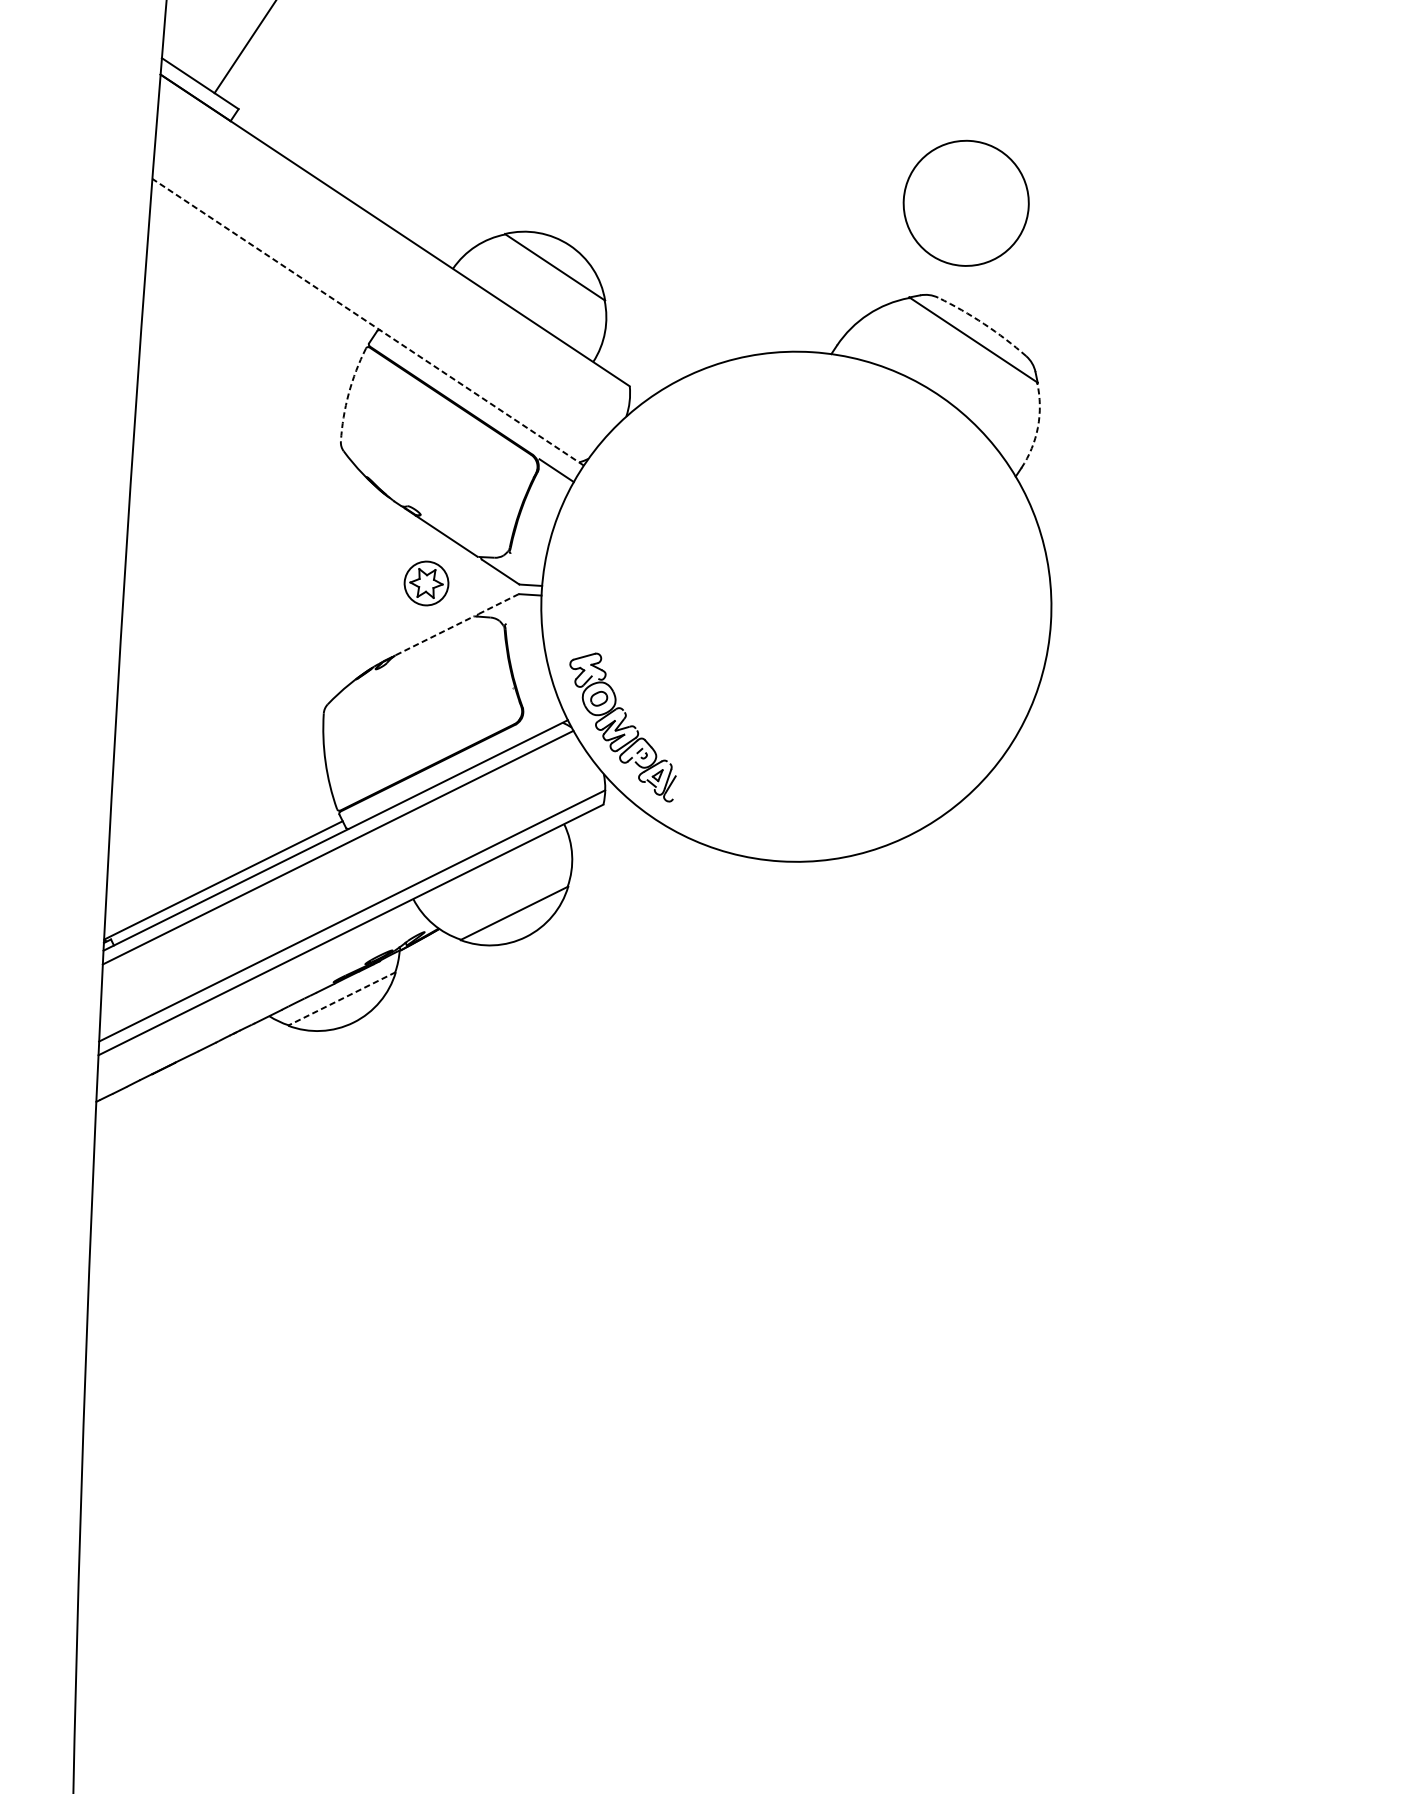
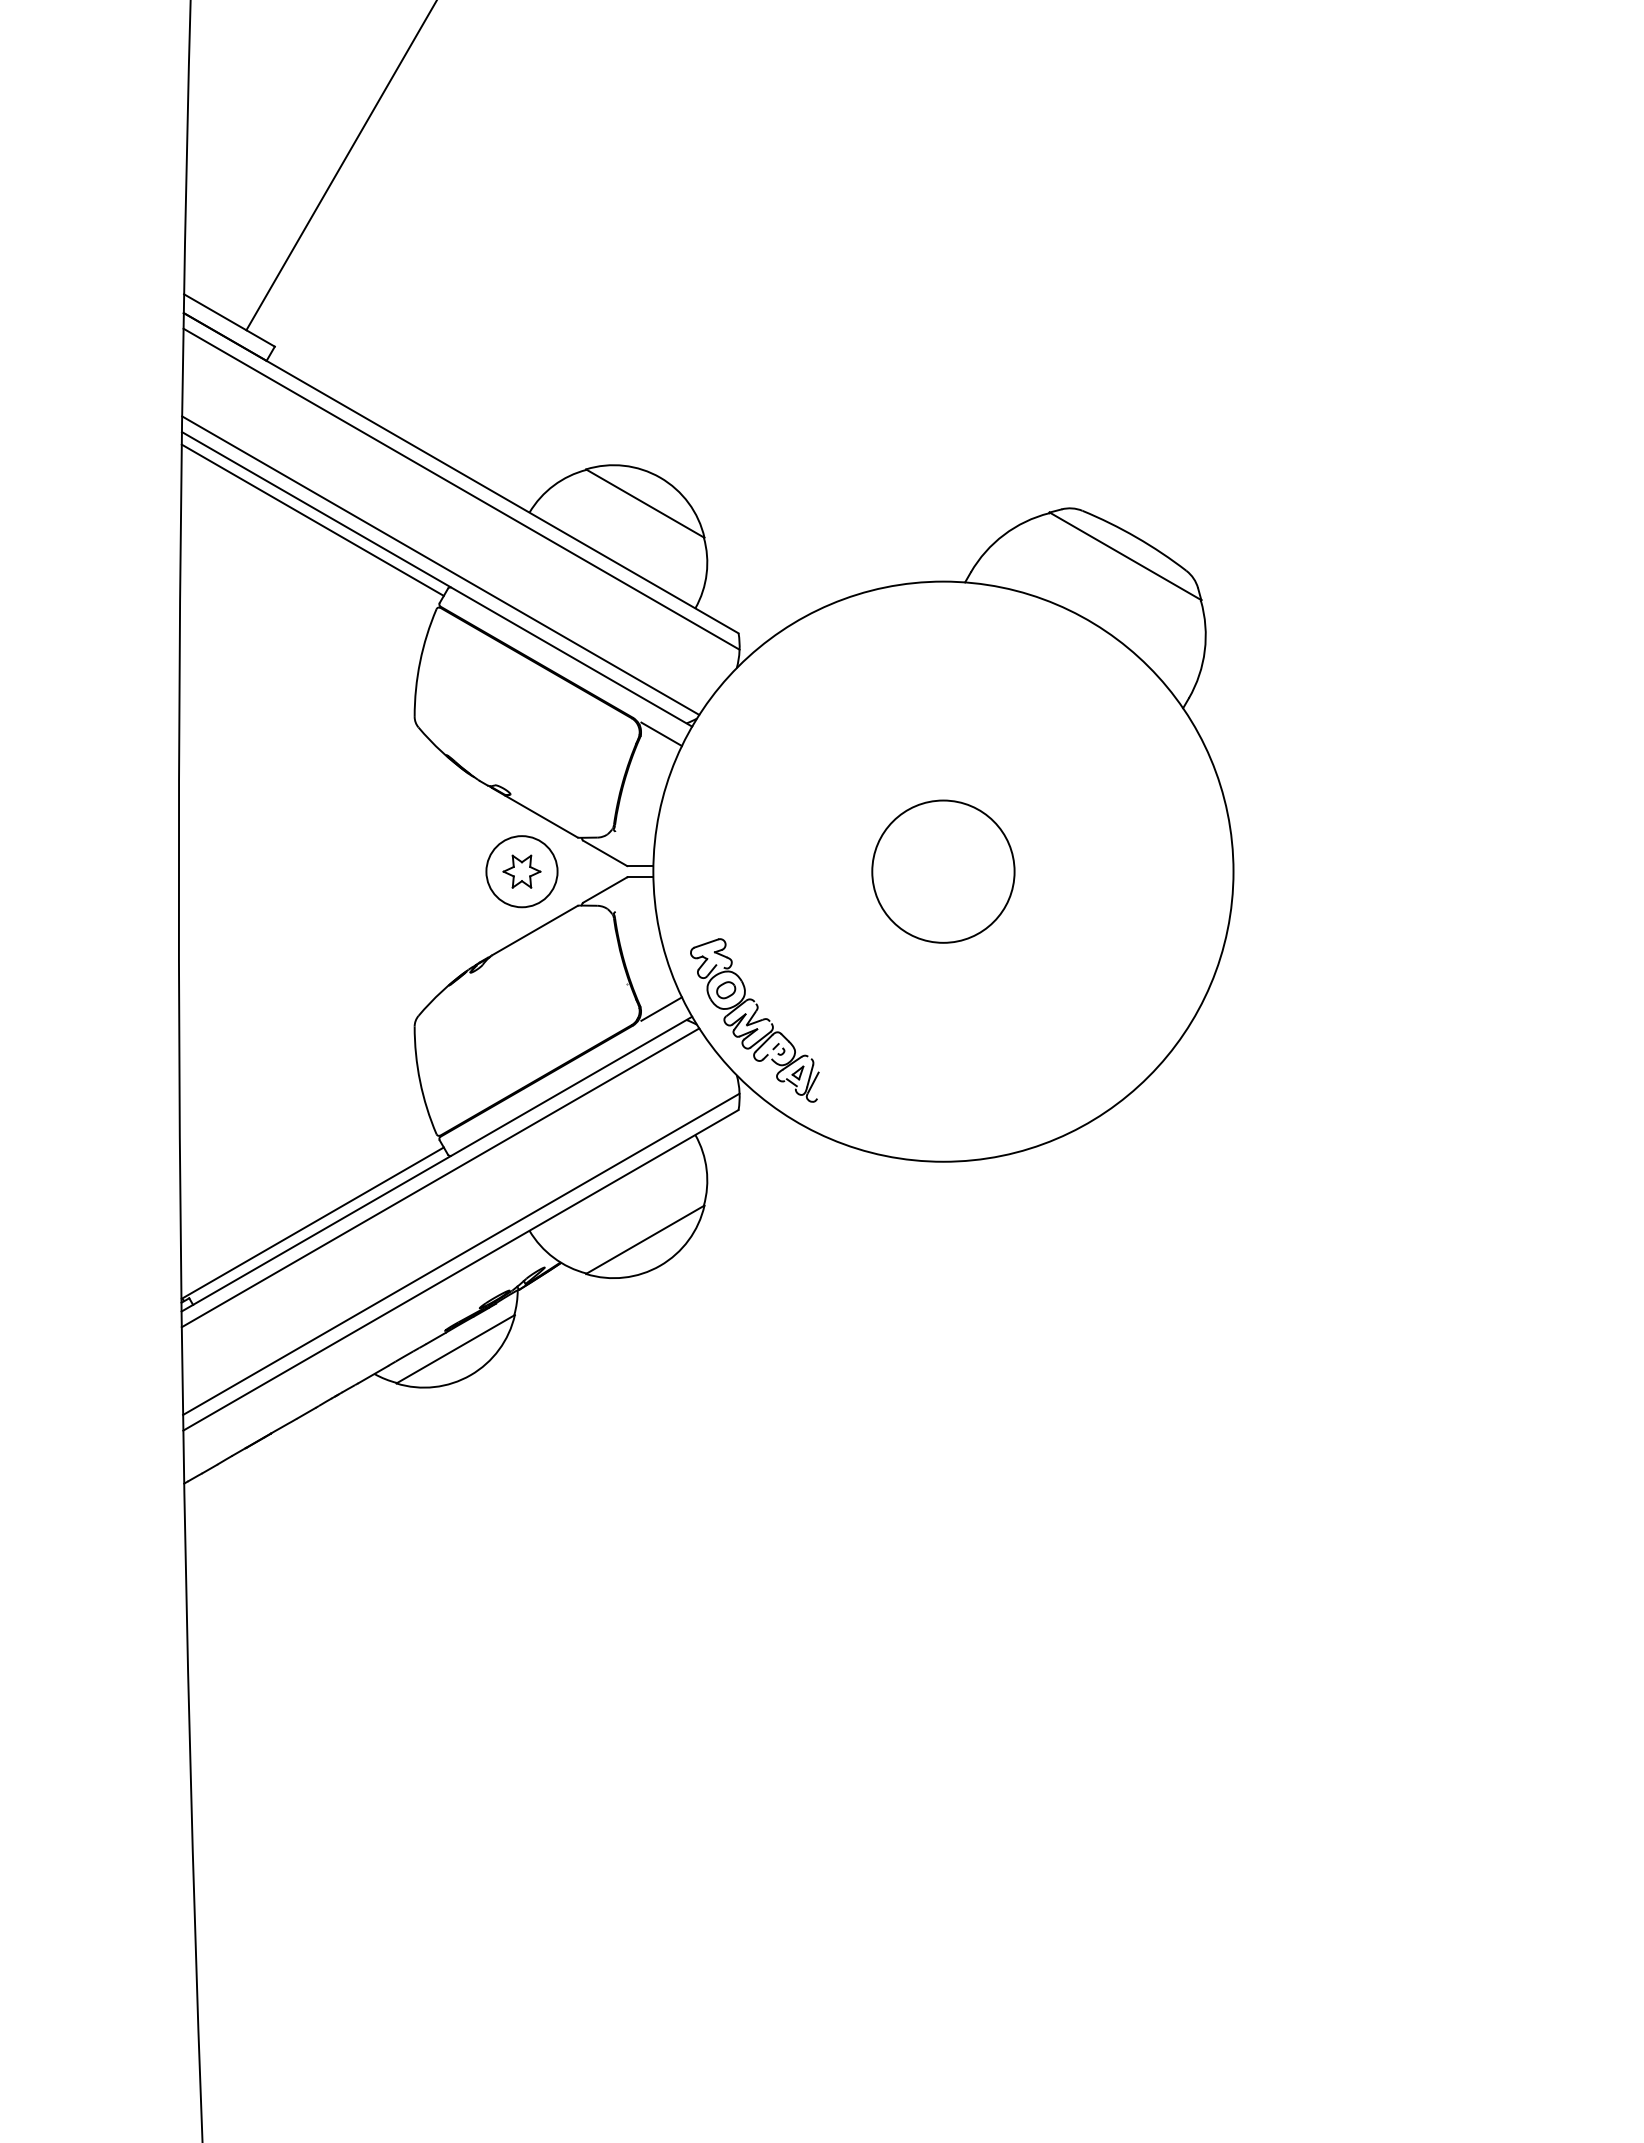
circle: (966, 203) -> (943, 871), moved
line: (394, 243) -> (461, 488), added
line: (262, 262) -> (312, 519), added
line: (371, 310) -> (440, 565), added
line: (368, 322) -> (437, 579), dashed -> solid
arc: (984, 324) -> (1136, 537), dashed -> solid
arc: (349, 393) -> (420, 661), dashed -> solid
arc: (1037, 427) -> (1204, 650), dashed -> solid
circle: (426, 583) -> (521, 871), size x1.43
line: (498, 603) -> (605, 889), dashed -> solid
line: (435, 635) -> (535, 930), dashed -> solid
line: (541, 711) -> (661, 1008), added
line: (341, 999) -> (455, 1349), dashed -> solid

